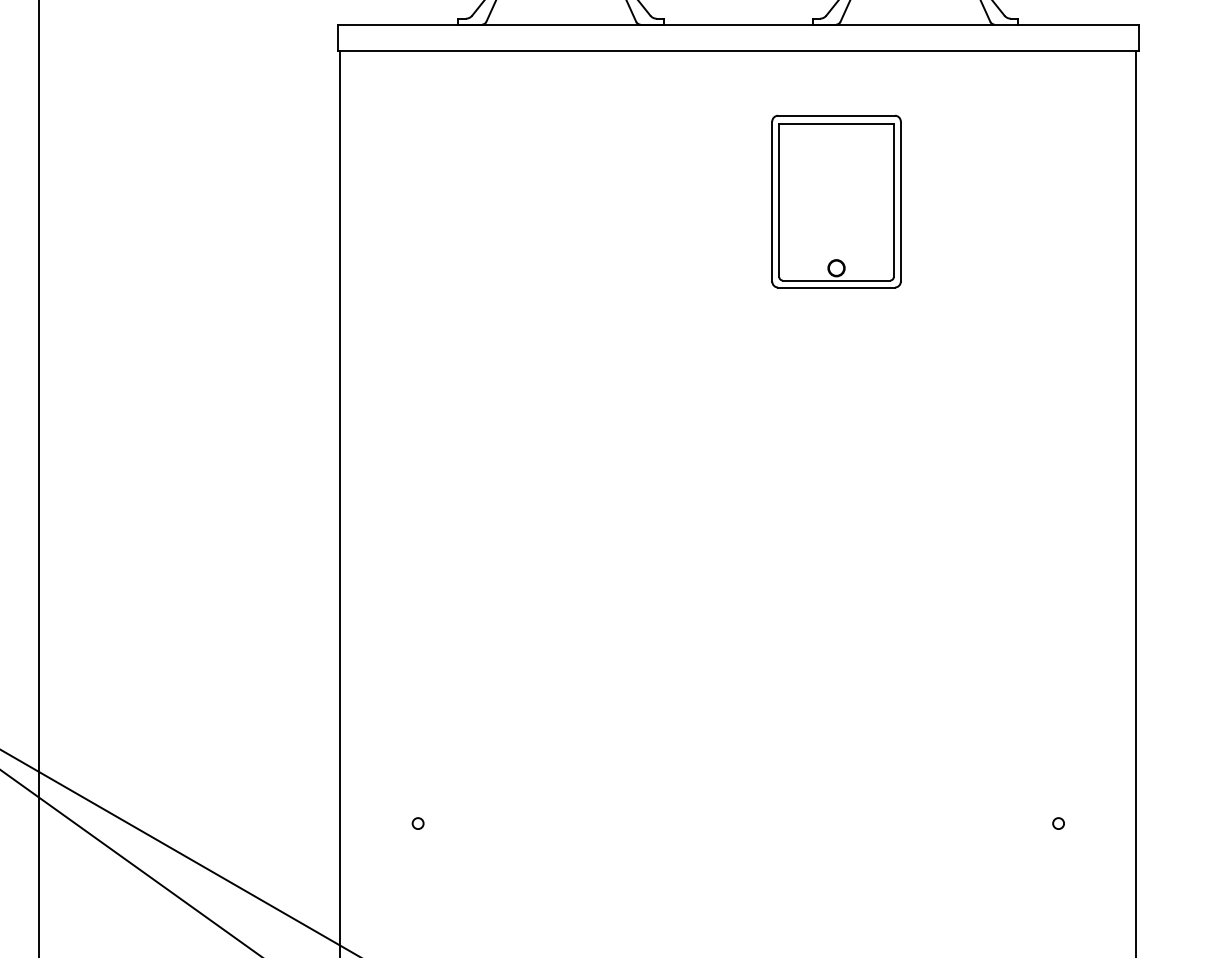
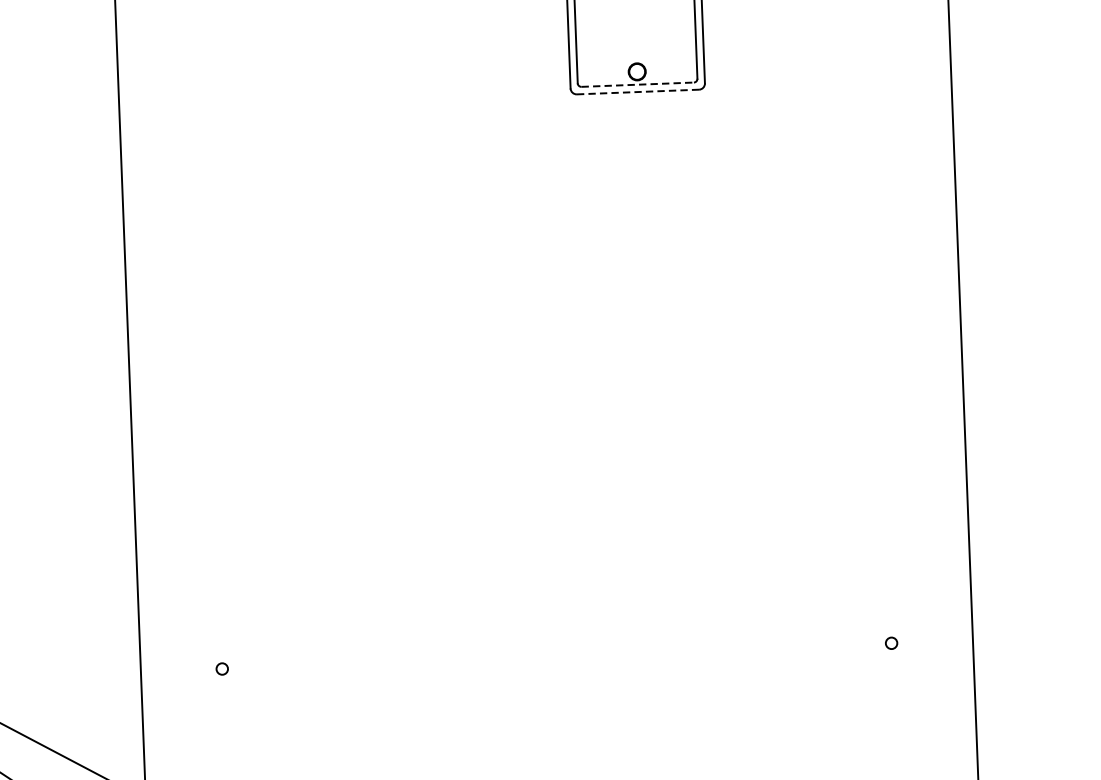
line: (836, 280) -> (637, 84), solid -> dashed
line: (837, 287) -> (638, 91), solid -> dashed

